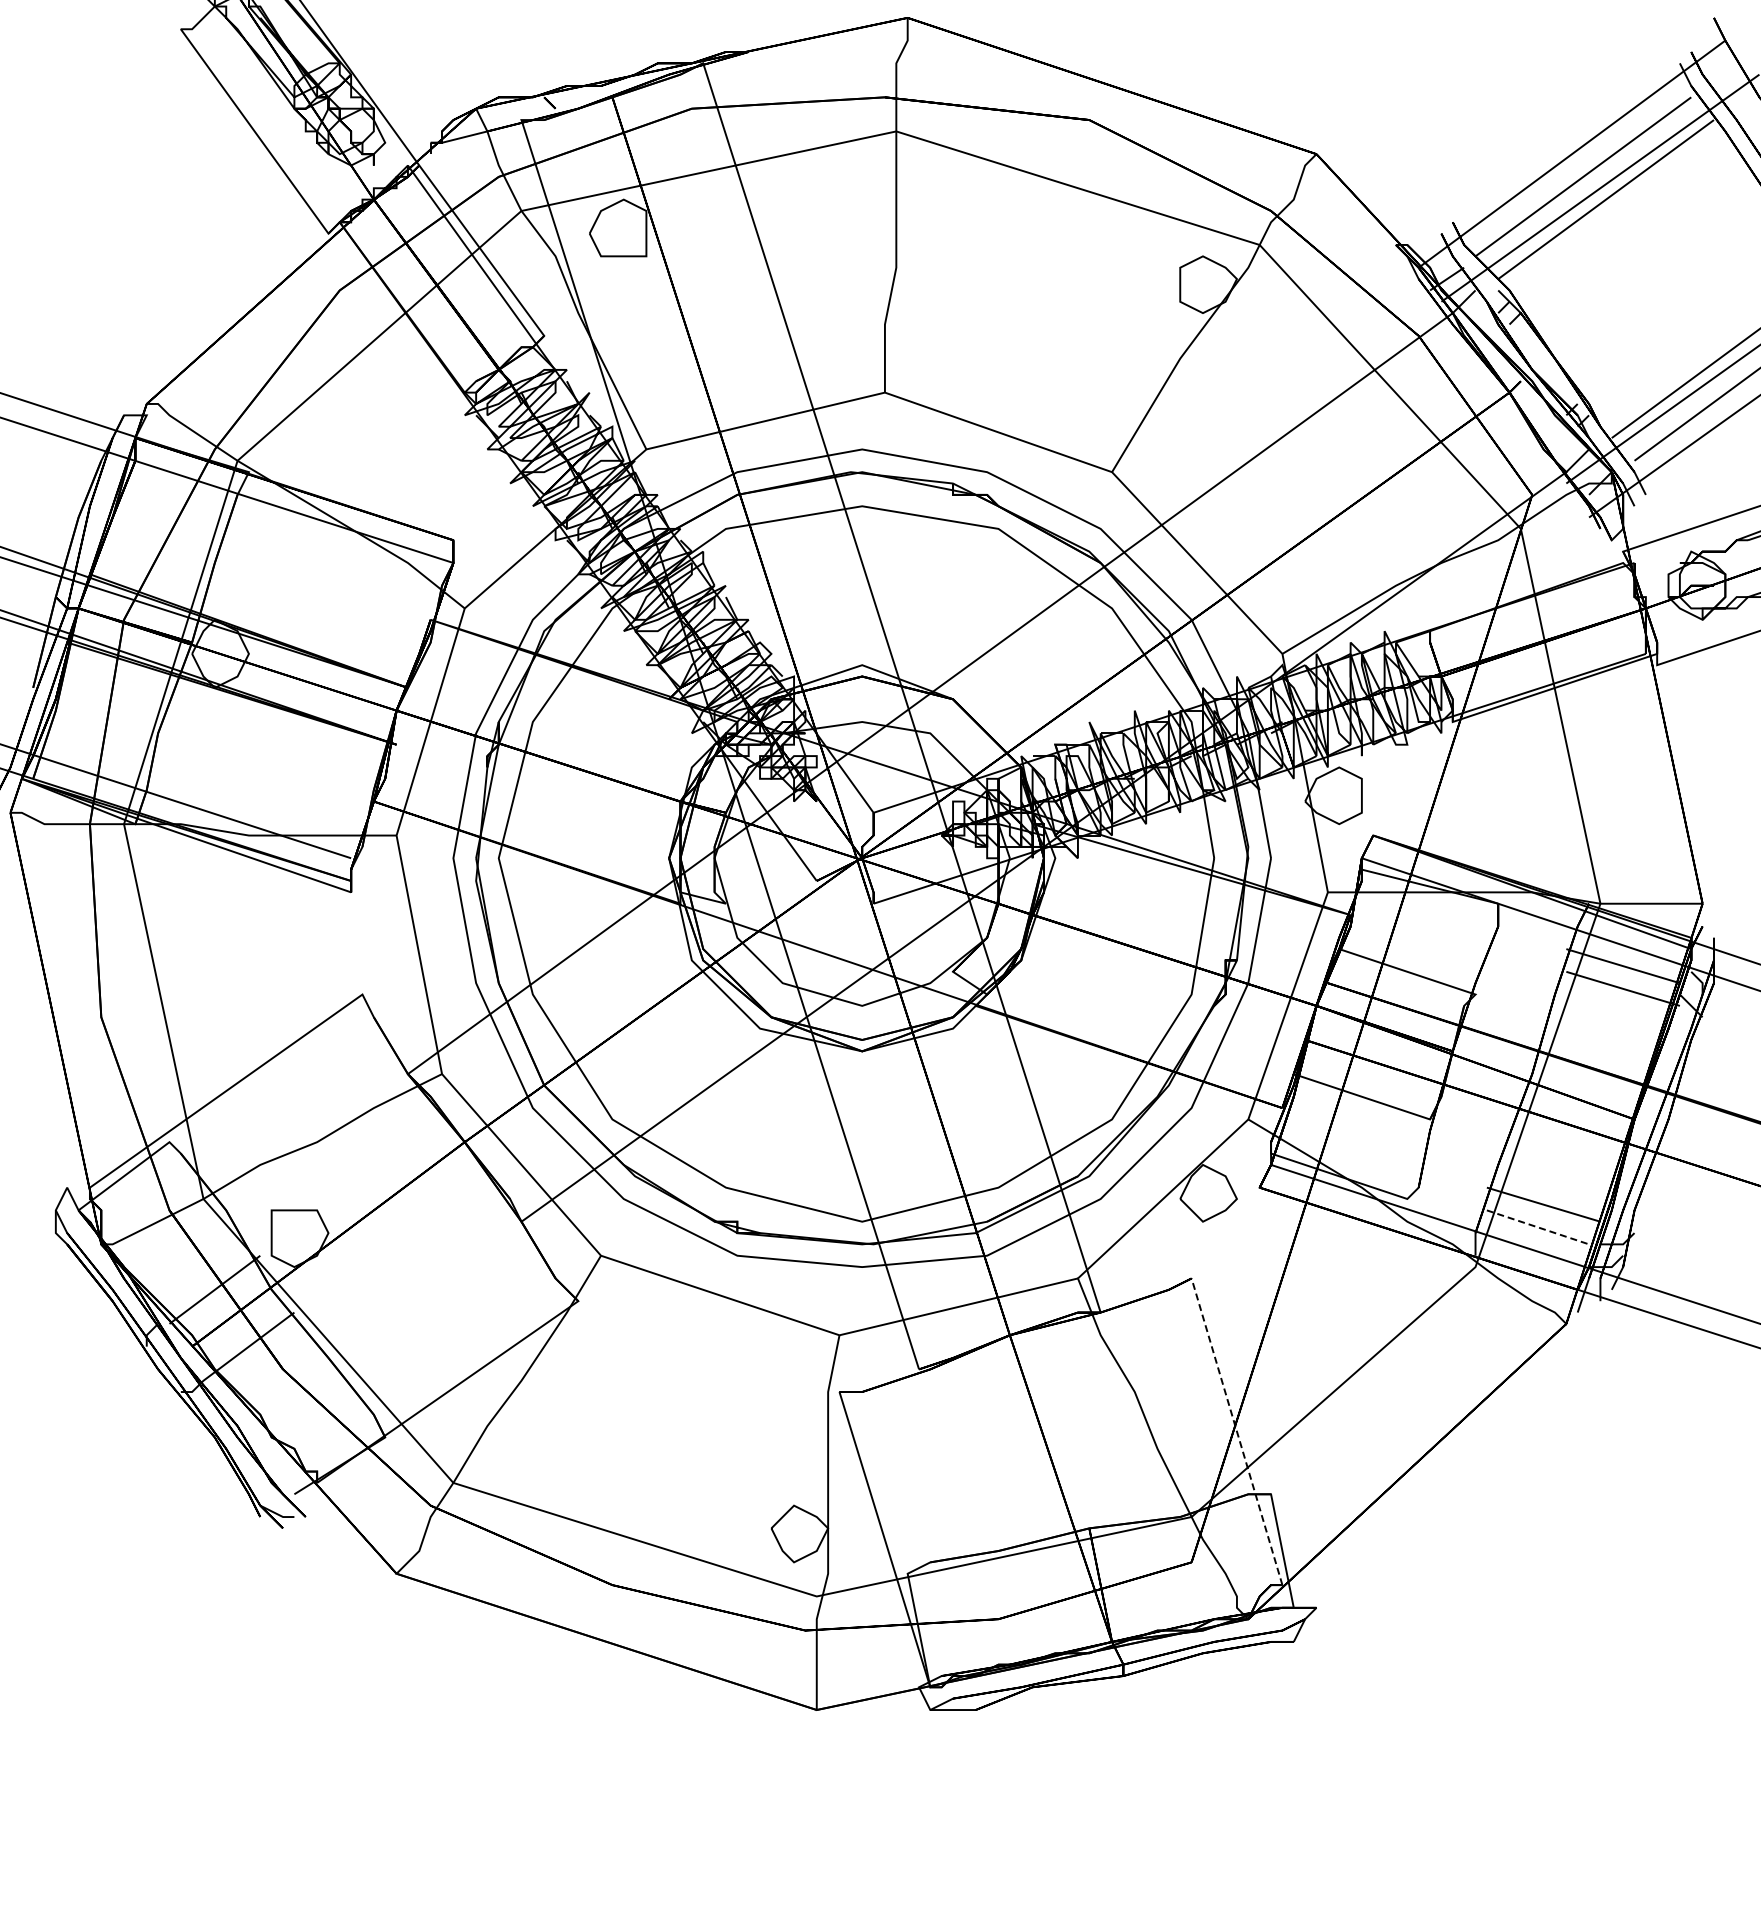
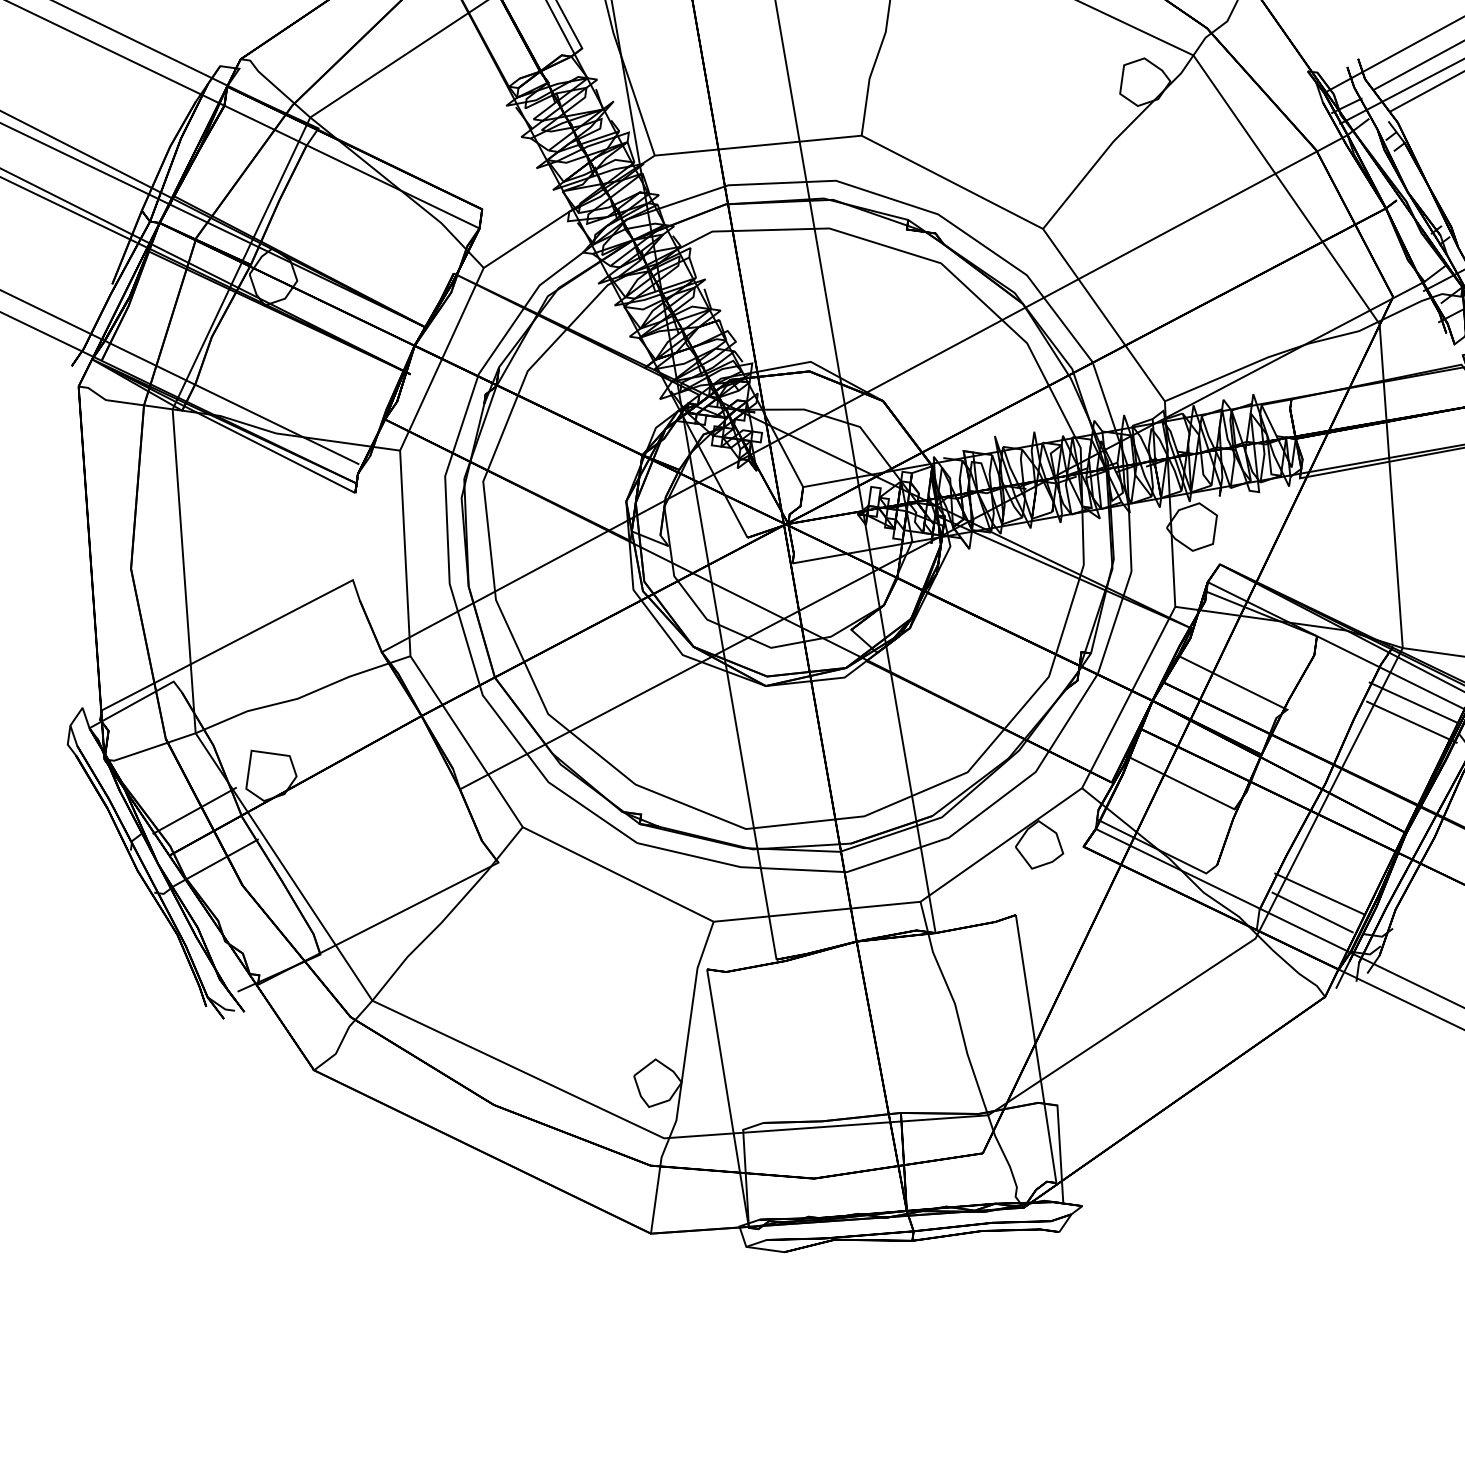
line: (1537, 1227) -> (1312, 912), dashed -> solid
line: (1237, 1431) -> (1036, 1048), dashed -> solid

